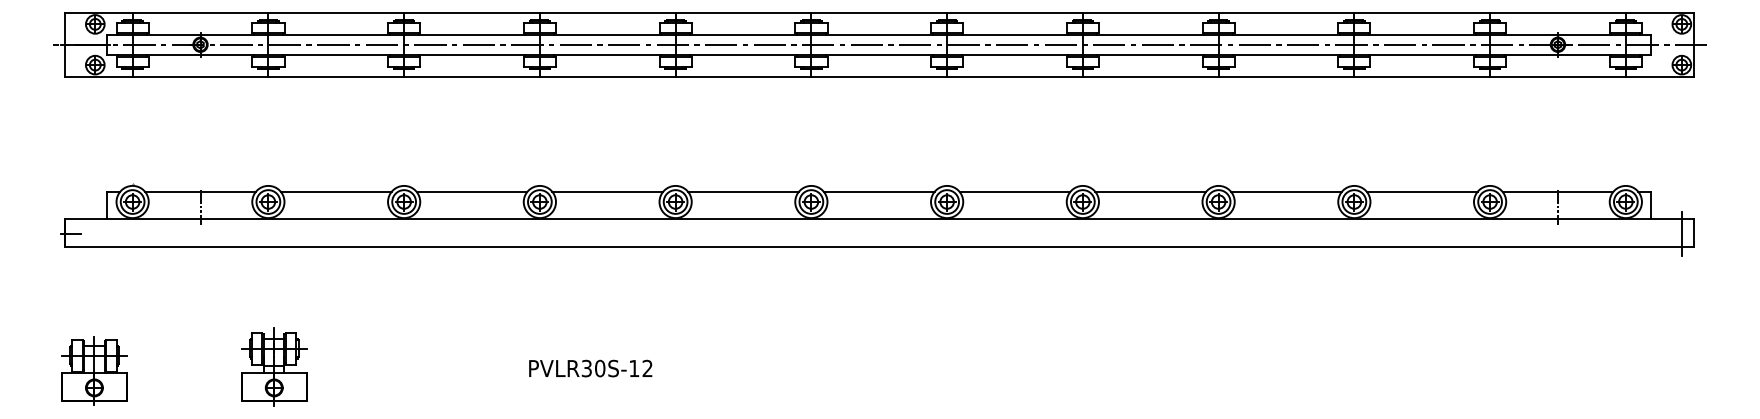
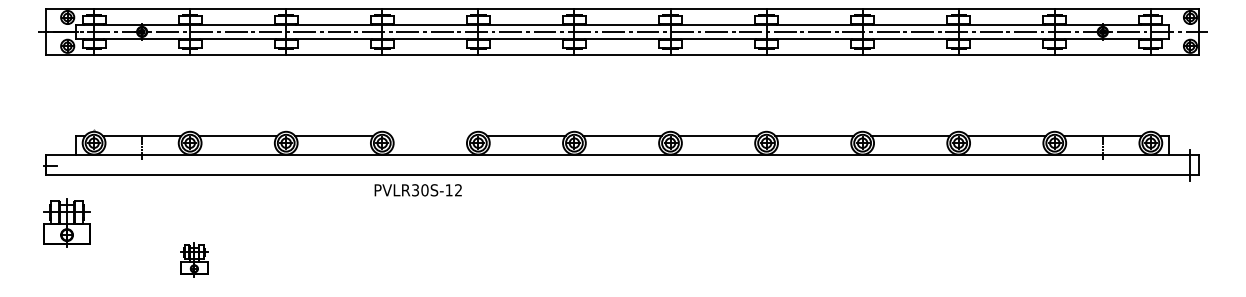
line: (607, 191) -> (430, 135), removed
part: (274, 366) -> (194, 259), size x0.6
text: (590, 368) -> (418, 190), moved
part: (94, 370) -> (67, 222), moved

